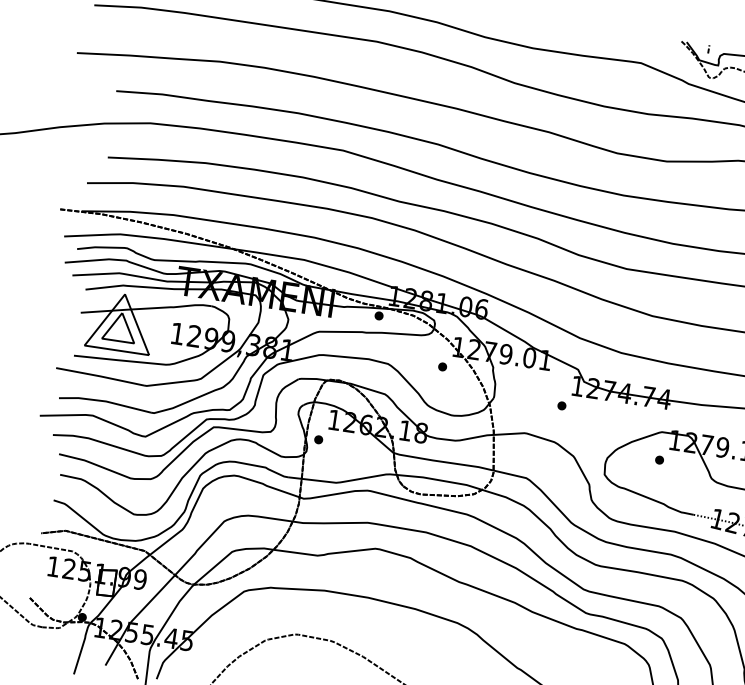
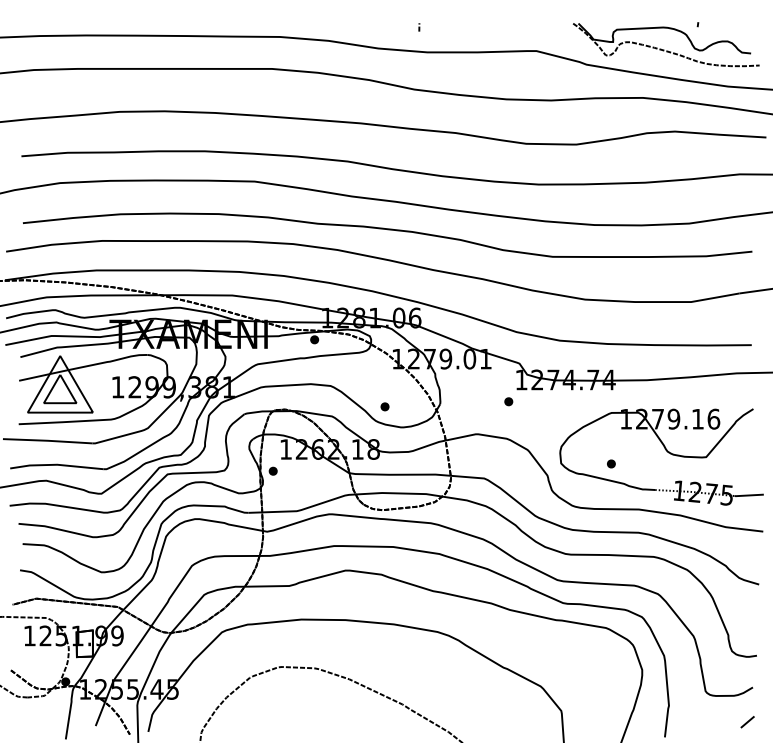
line: (708, 49) -> (419, 27), moved
part: (442, 366) -> (384, 406), moved
part: (659, 459) -> (611, 463), moved

